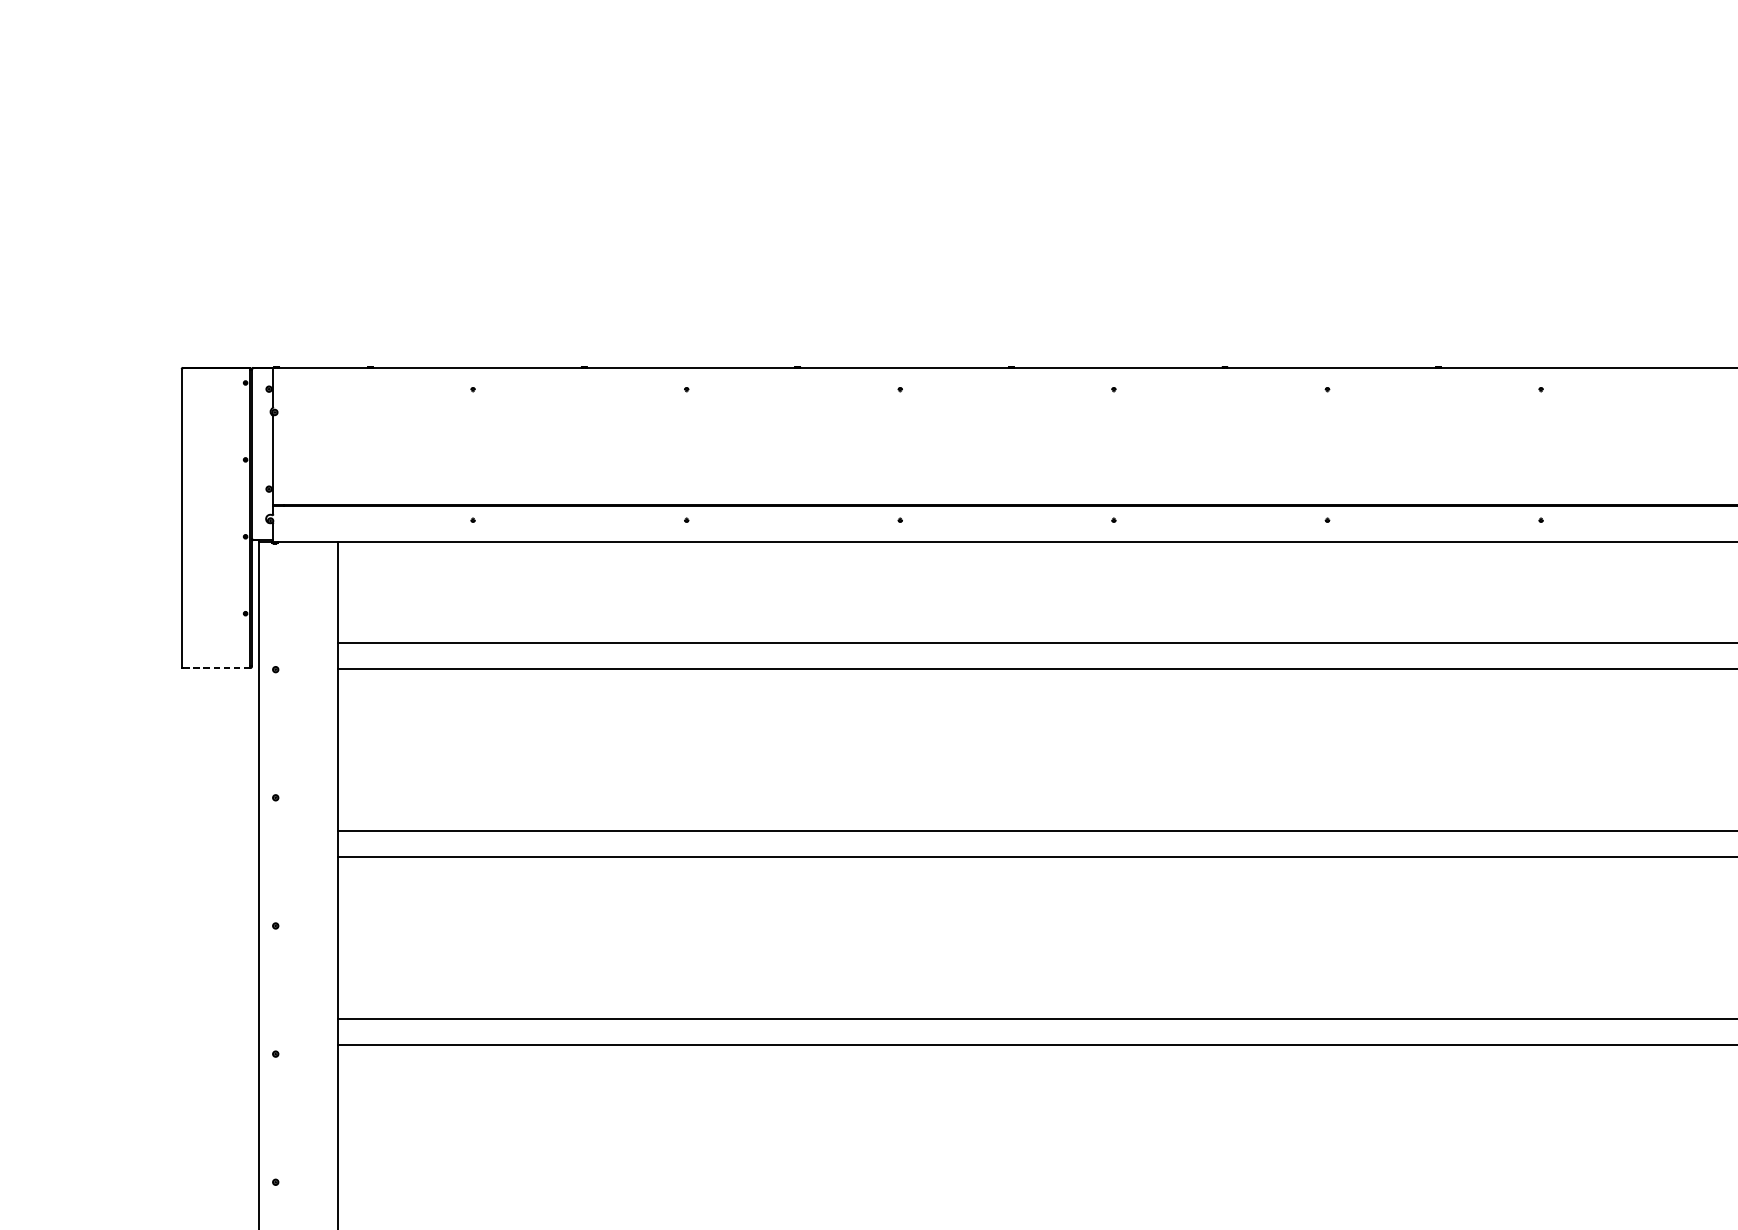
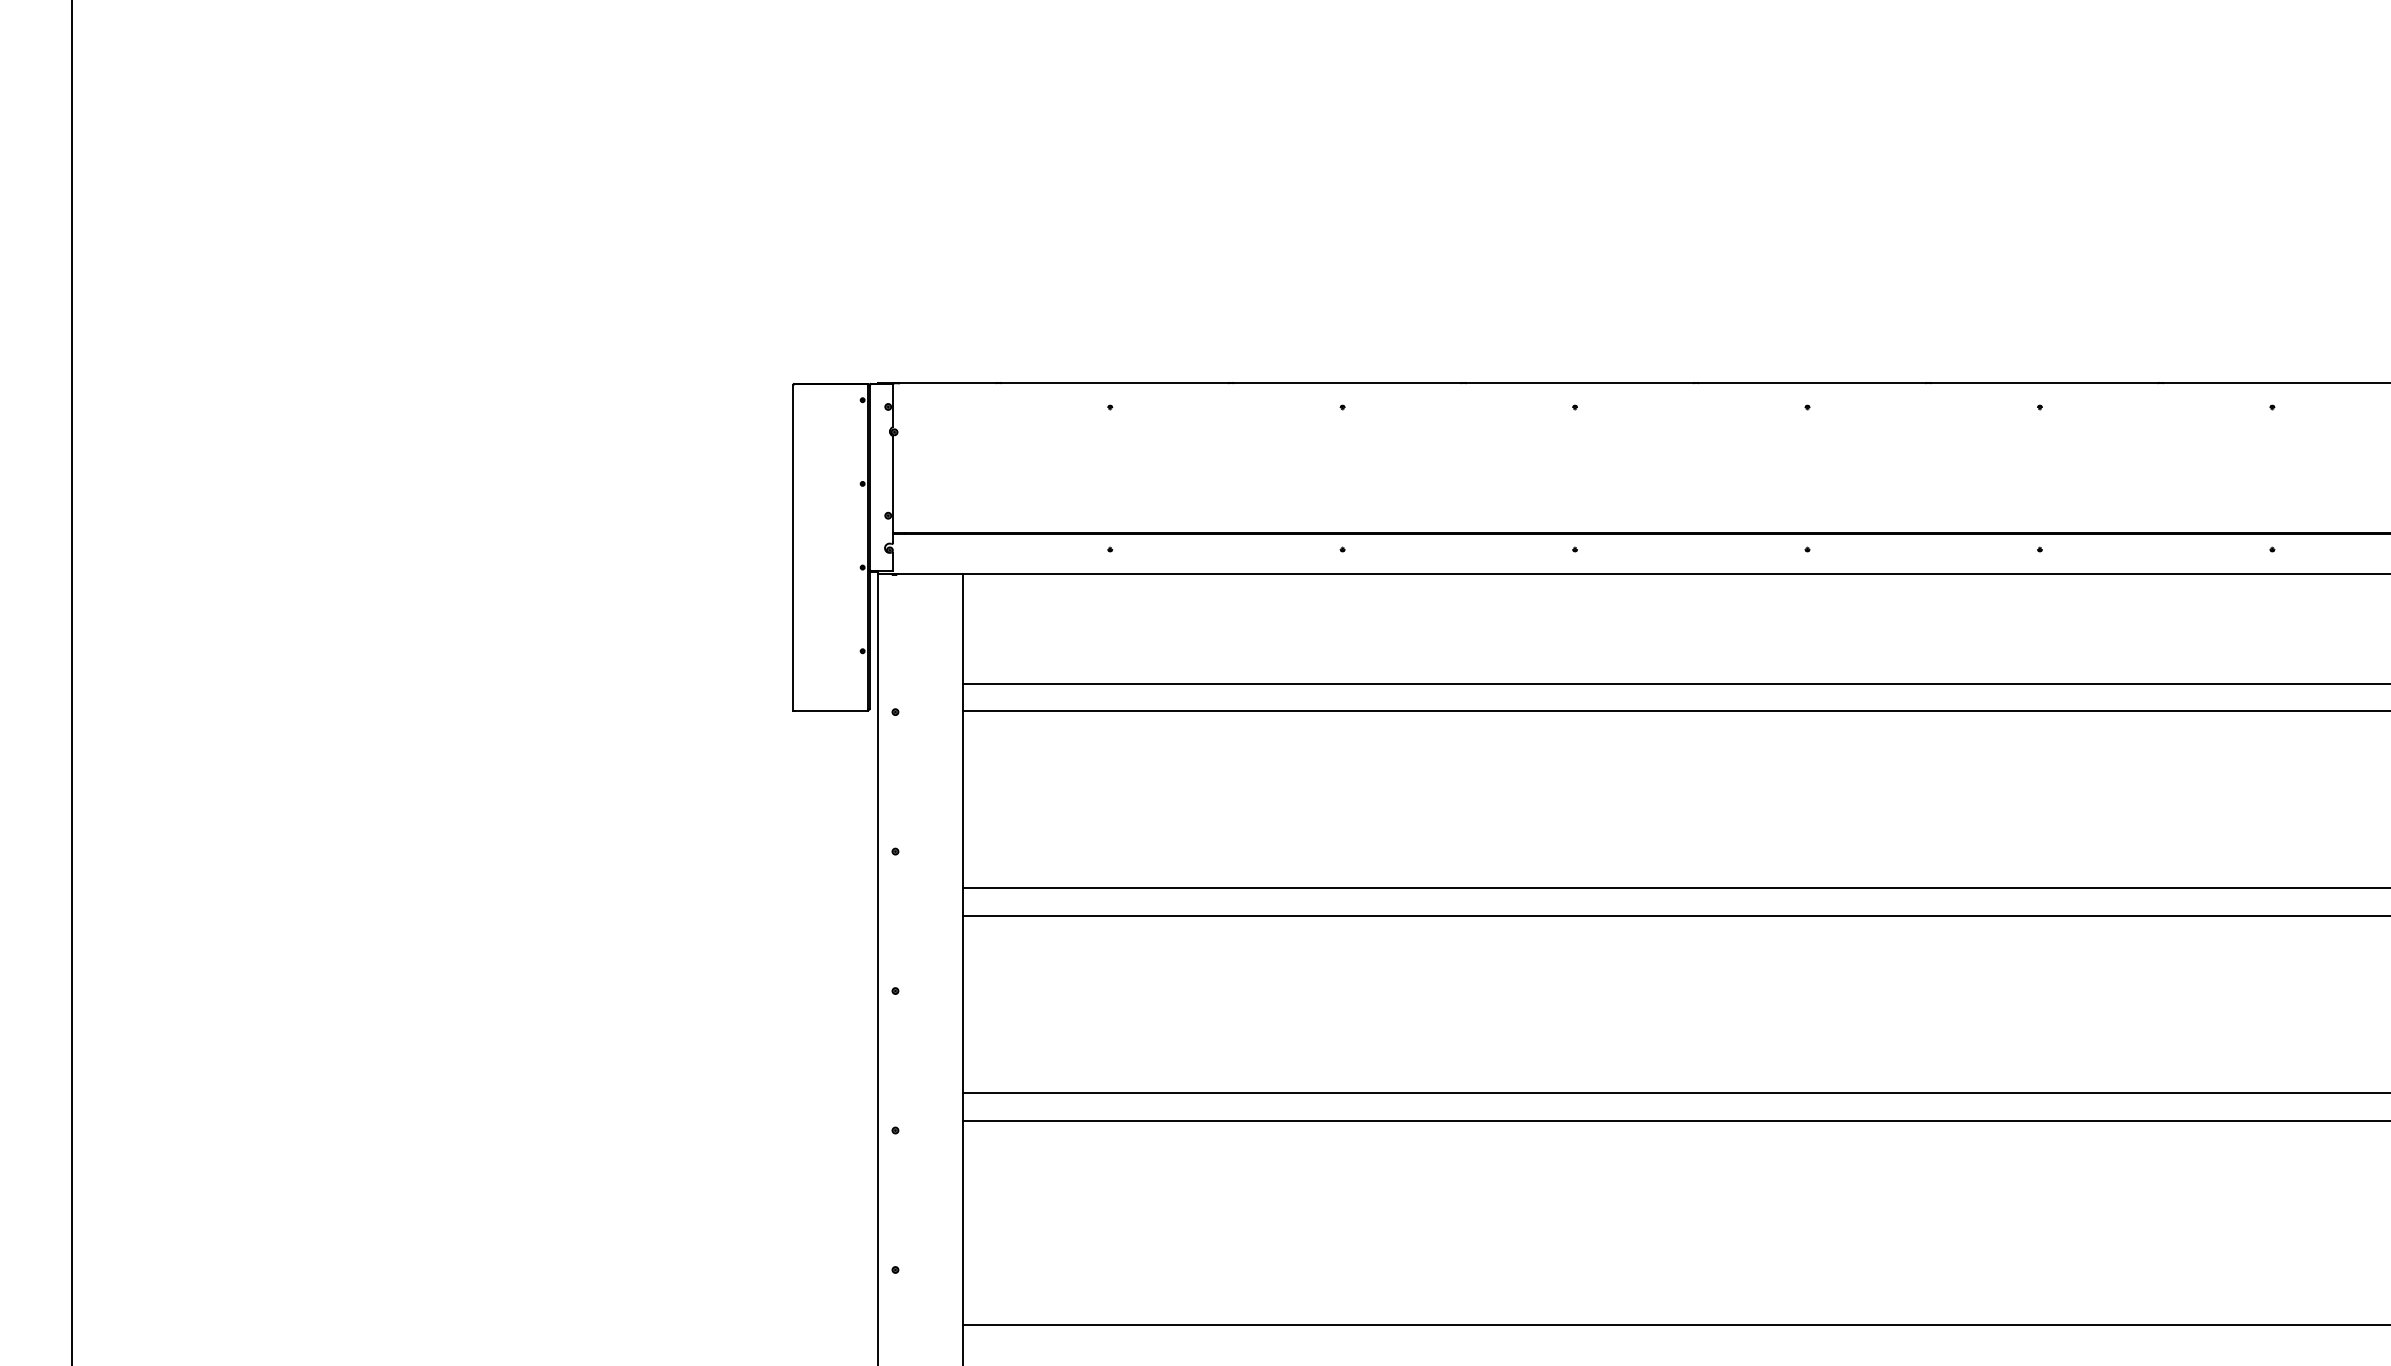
line: (216, 668) -> (831, 710), dashed -> solid

